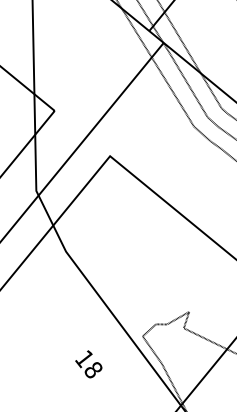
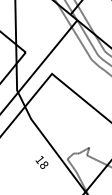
text: (87, 364) -> (41, 162), moved

